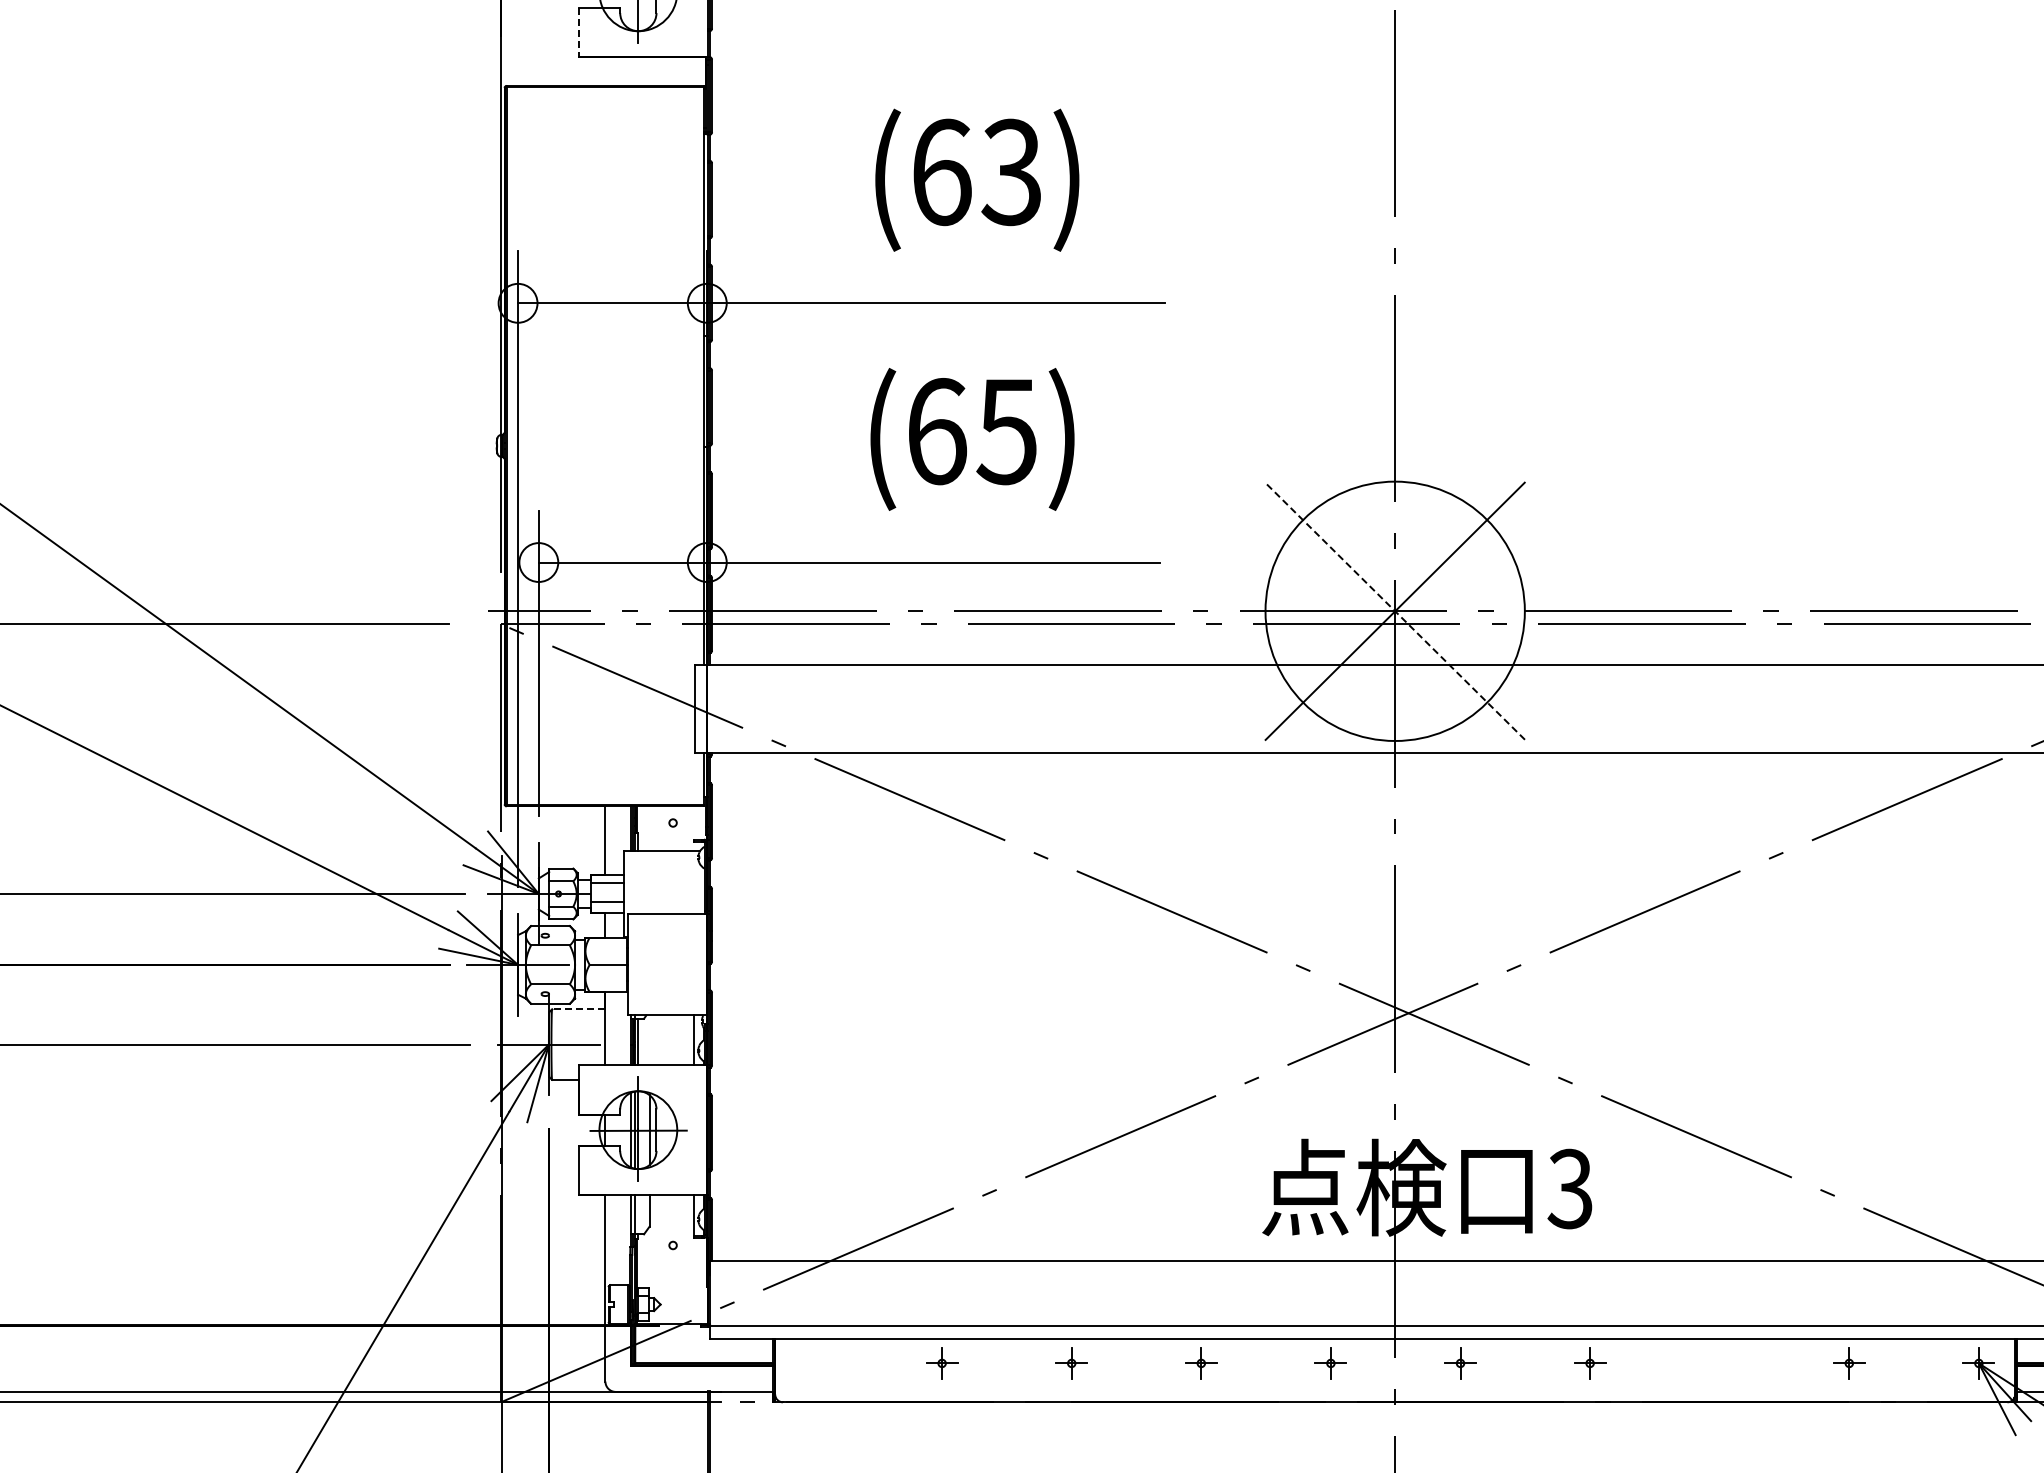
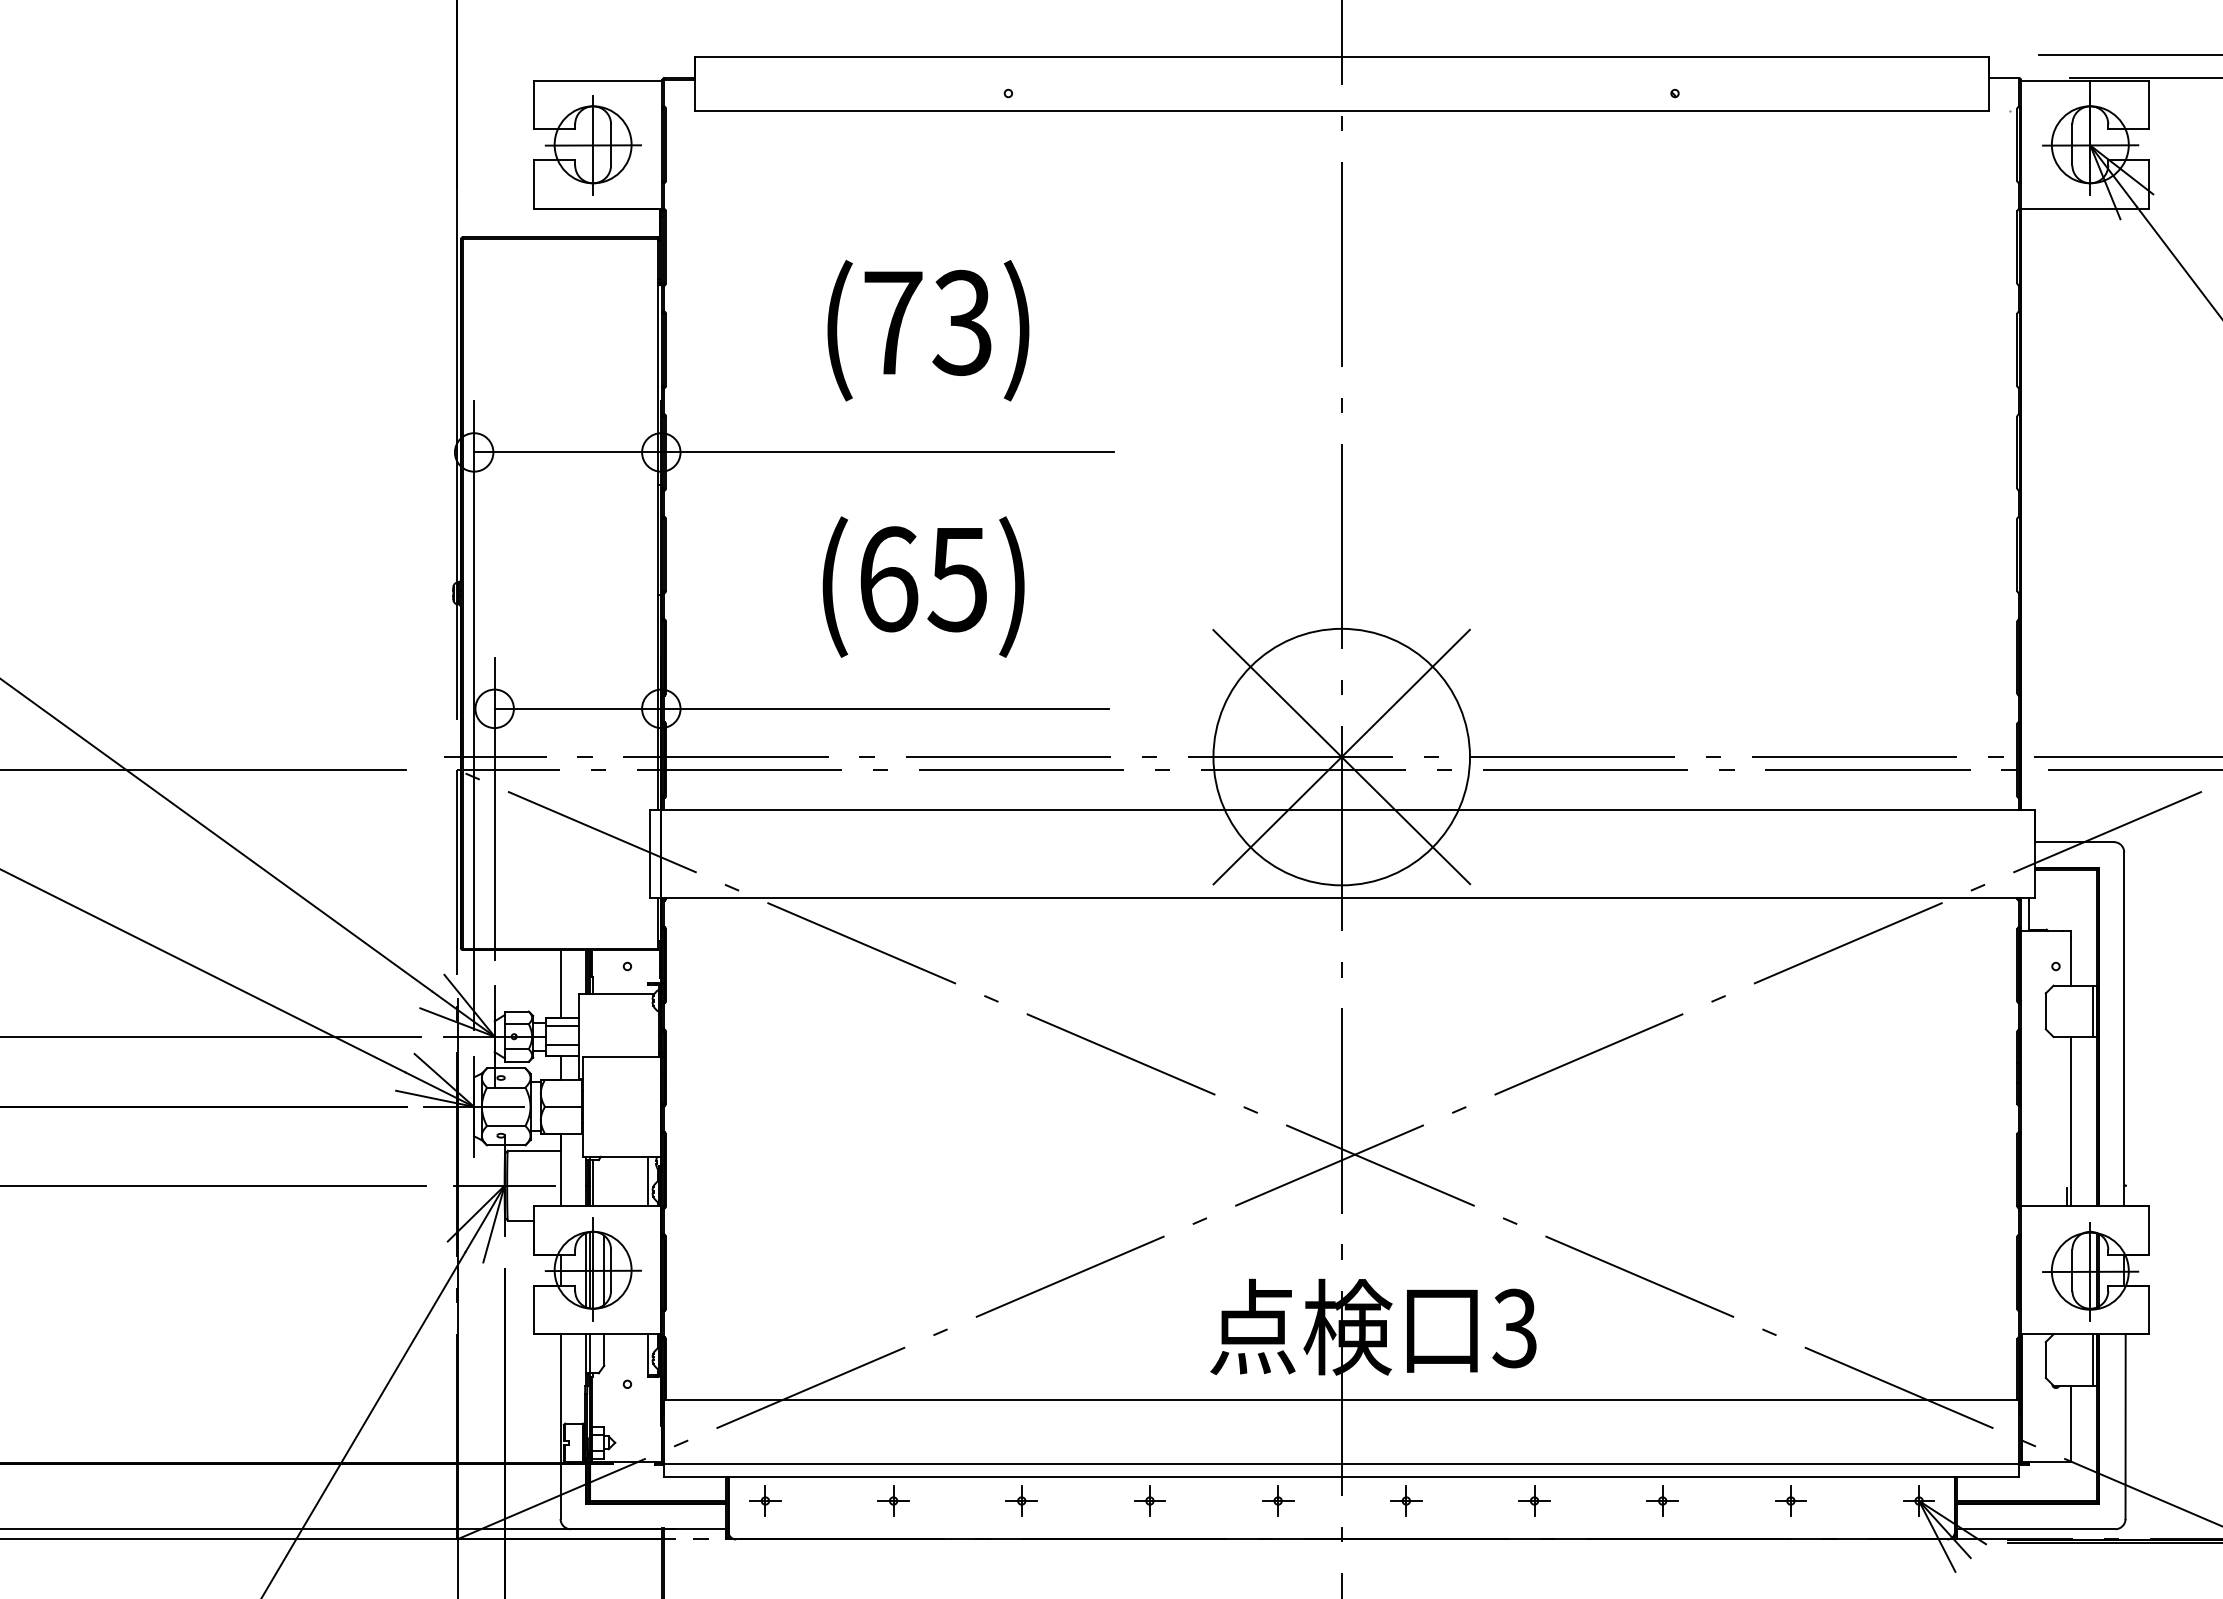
line: (579, 33) -> (534, 185), dashed -> solid
text: (942, 171) -> (893, 322), (63) -> (73)
line: (1394, 611) -> (1341, 757), dashed -> solid
line: (578, 1009) -> (533, 1150), dashed -> solid
part: (812, 1362) -> (765, 1500), added
part: (1719, 1362) -> (1662, 1500), added

